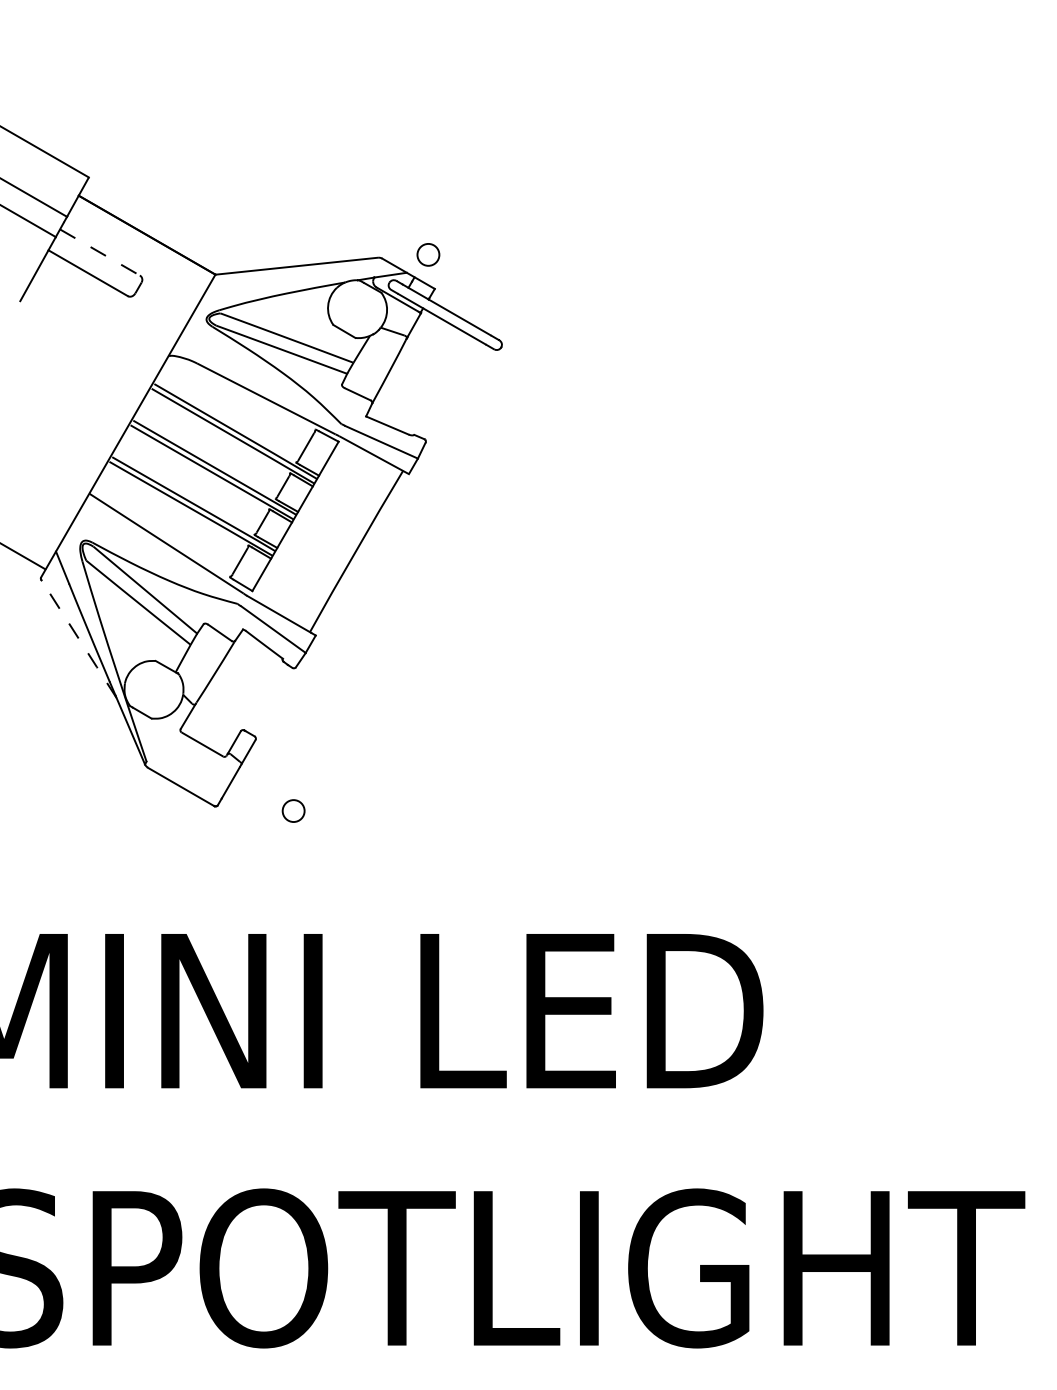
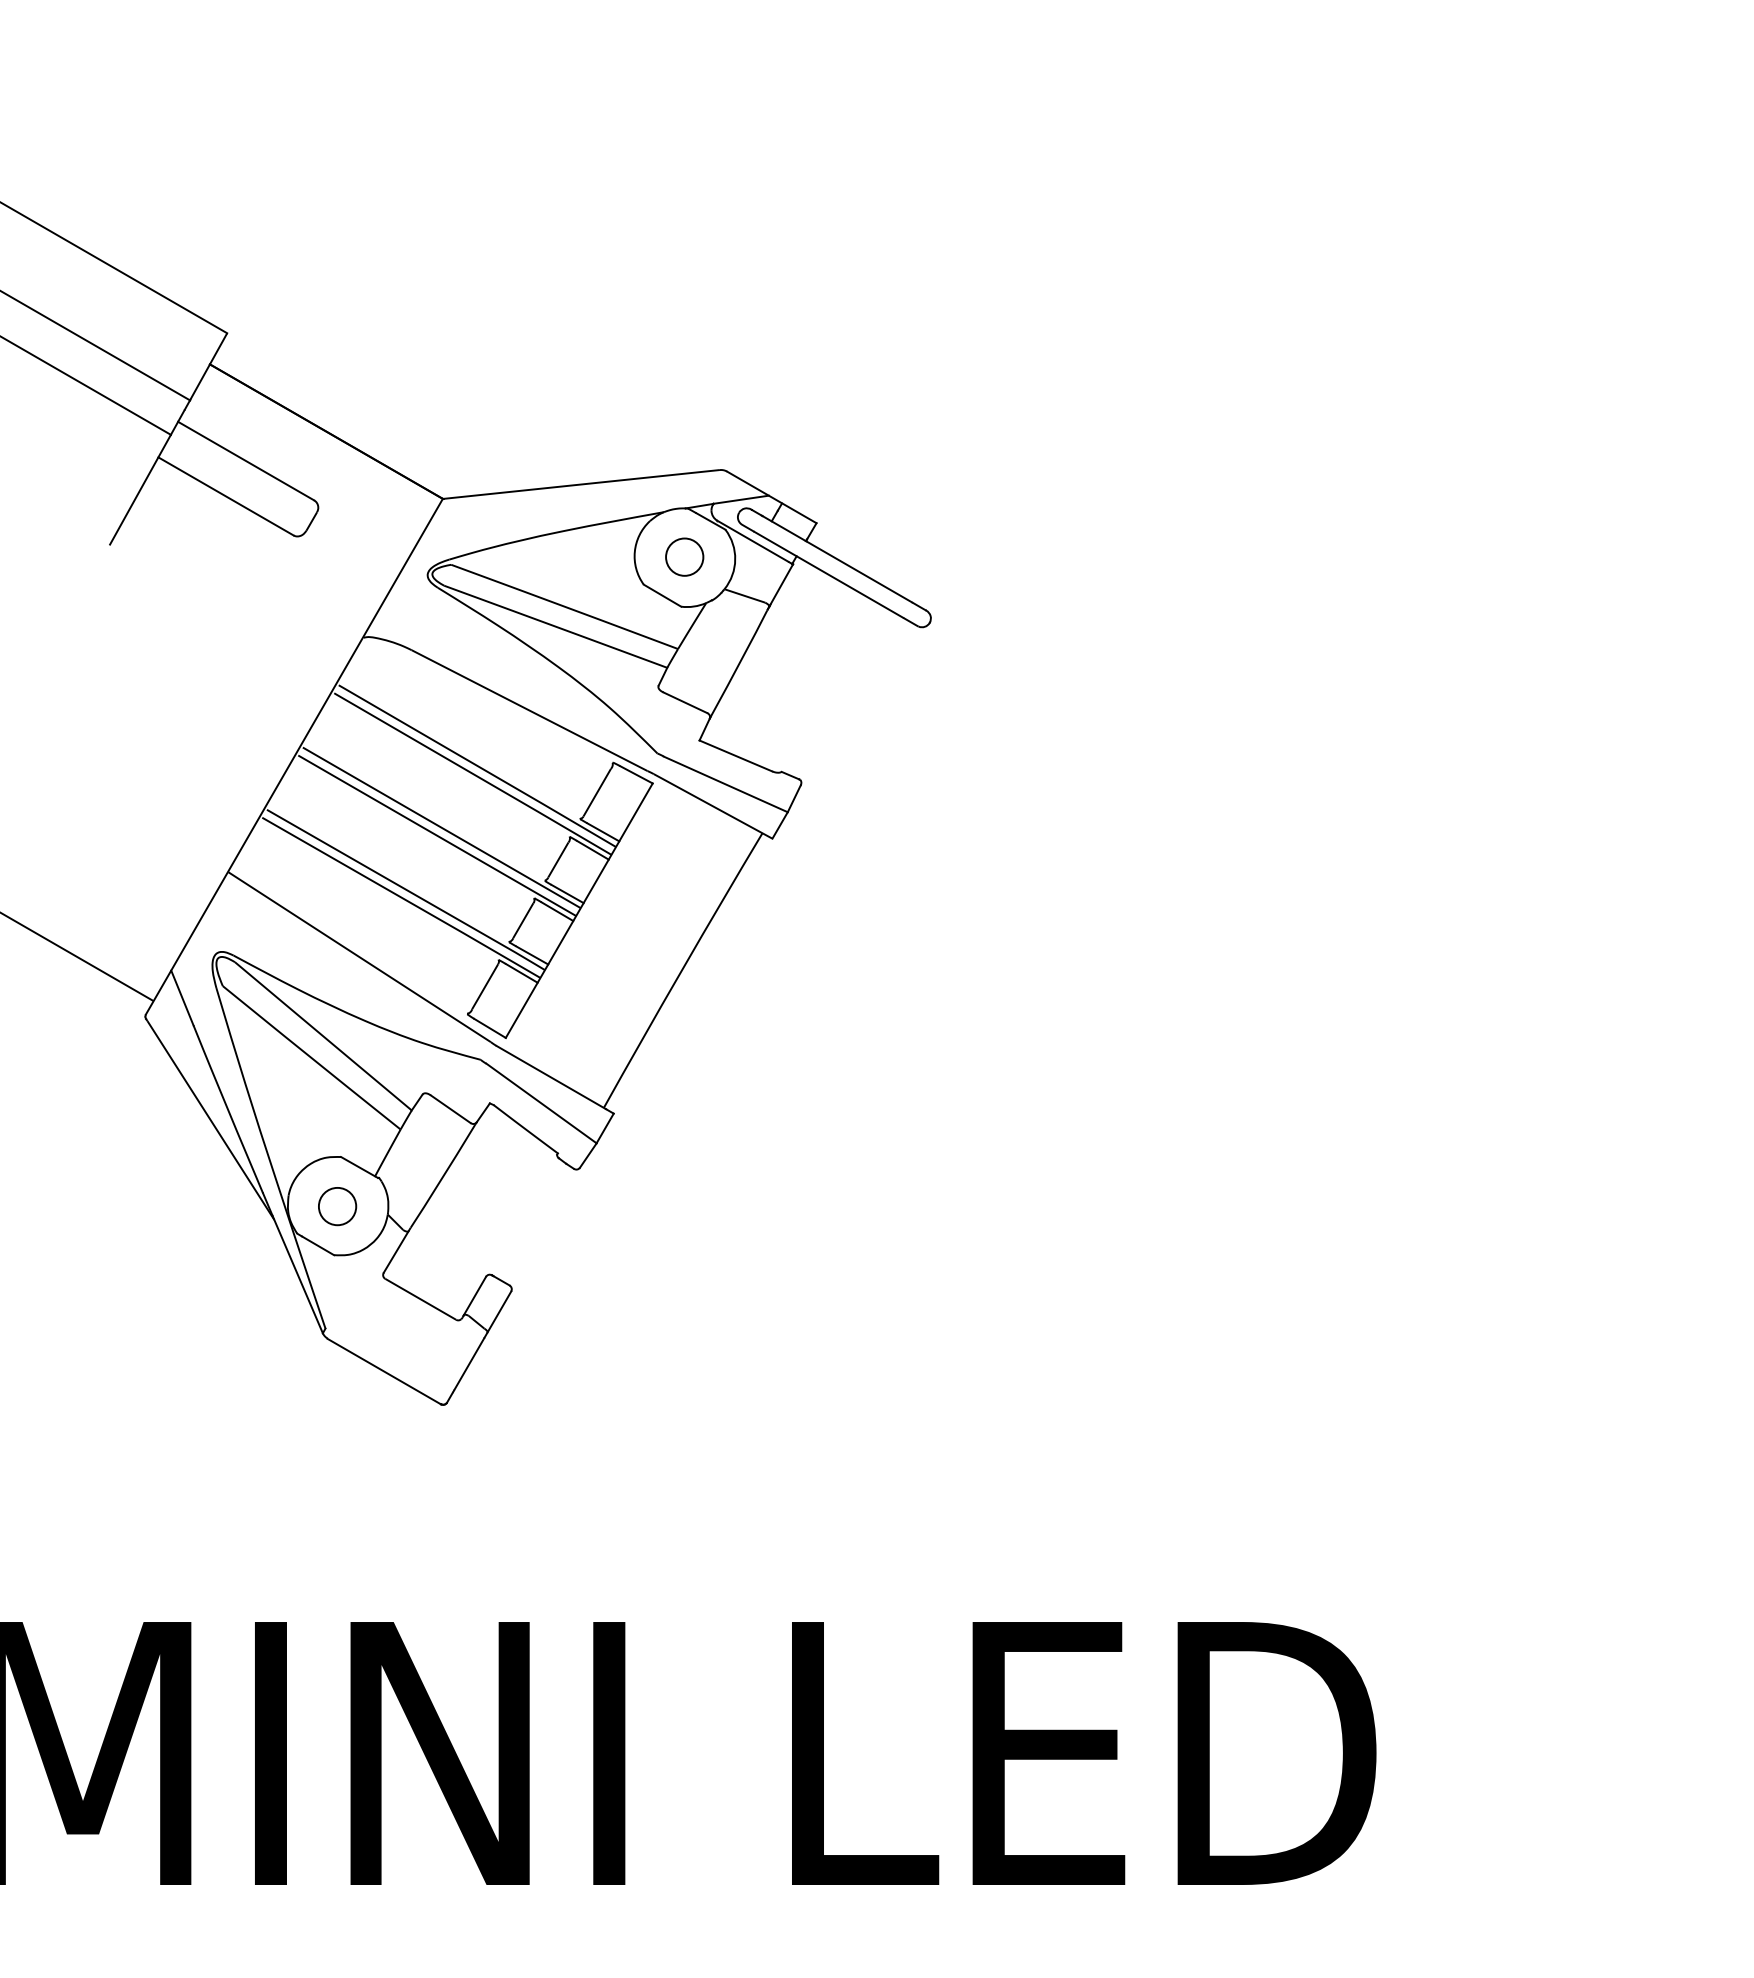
line: (100, 252) -> (246, 461), dashed -> solid
circle: (428, 254) -> (684, 556), moved
line: (79, 639) -> (211, 1120), dashed -> solid
circle: (293, 810) -> (337, 1205), moved

